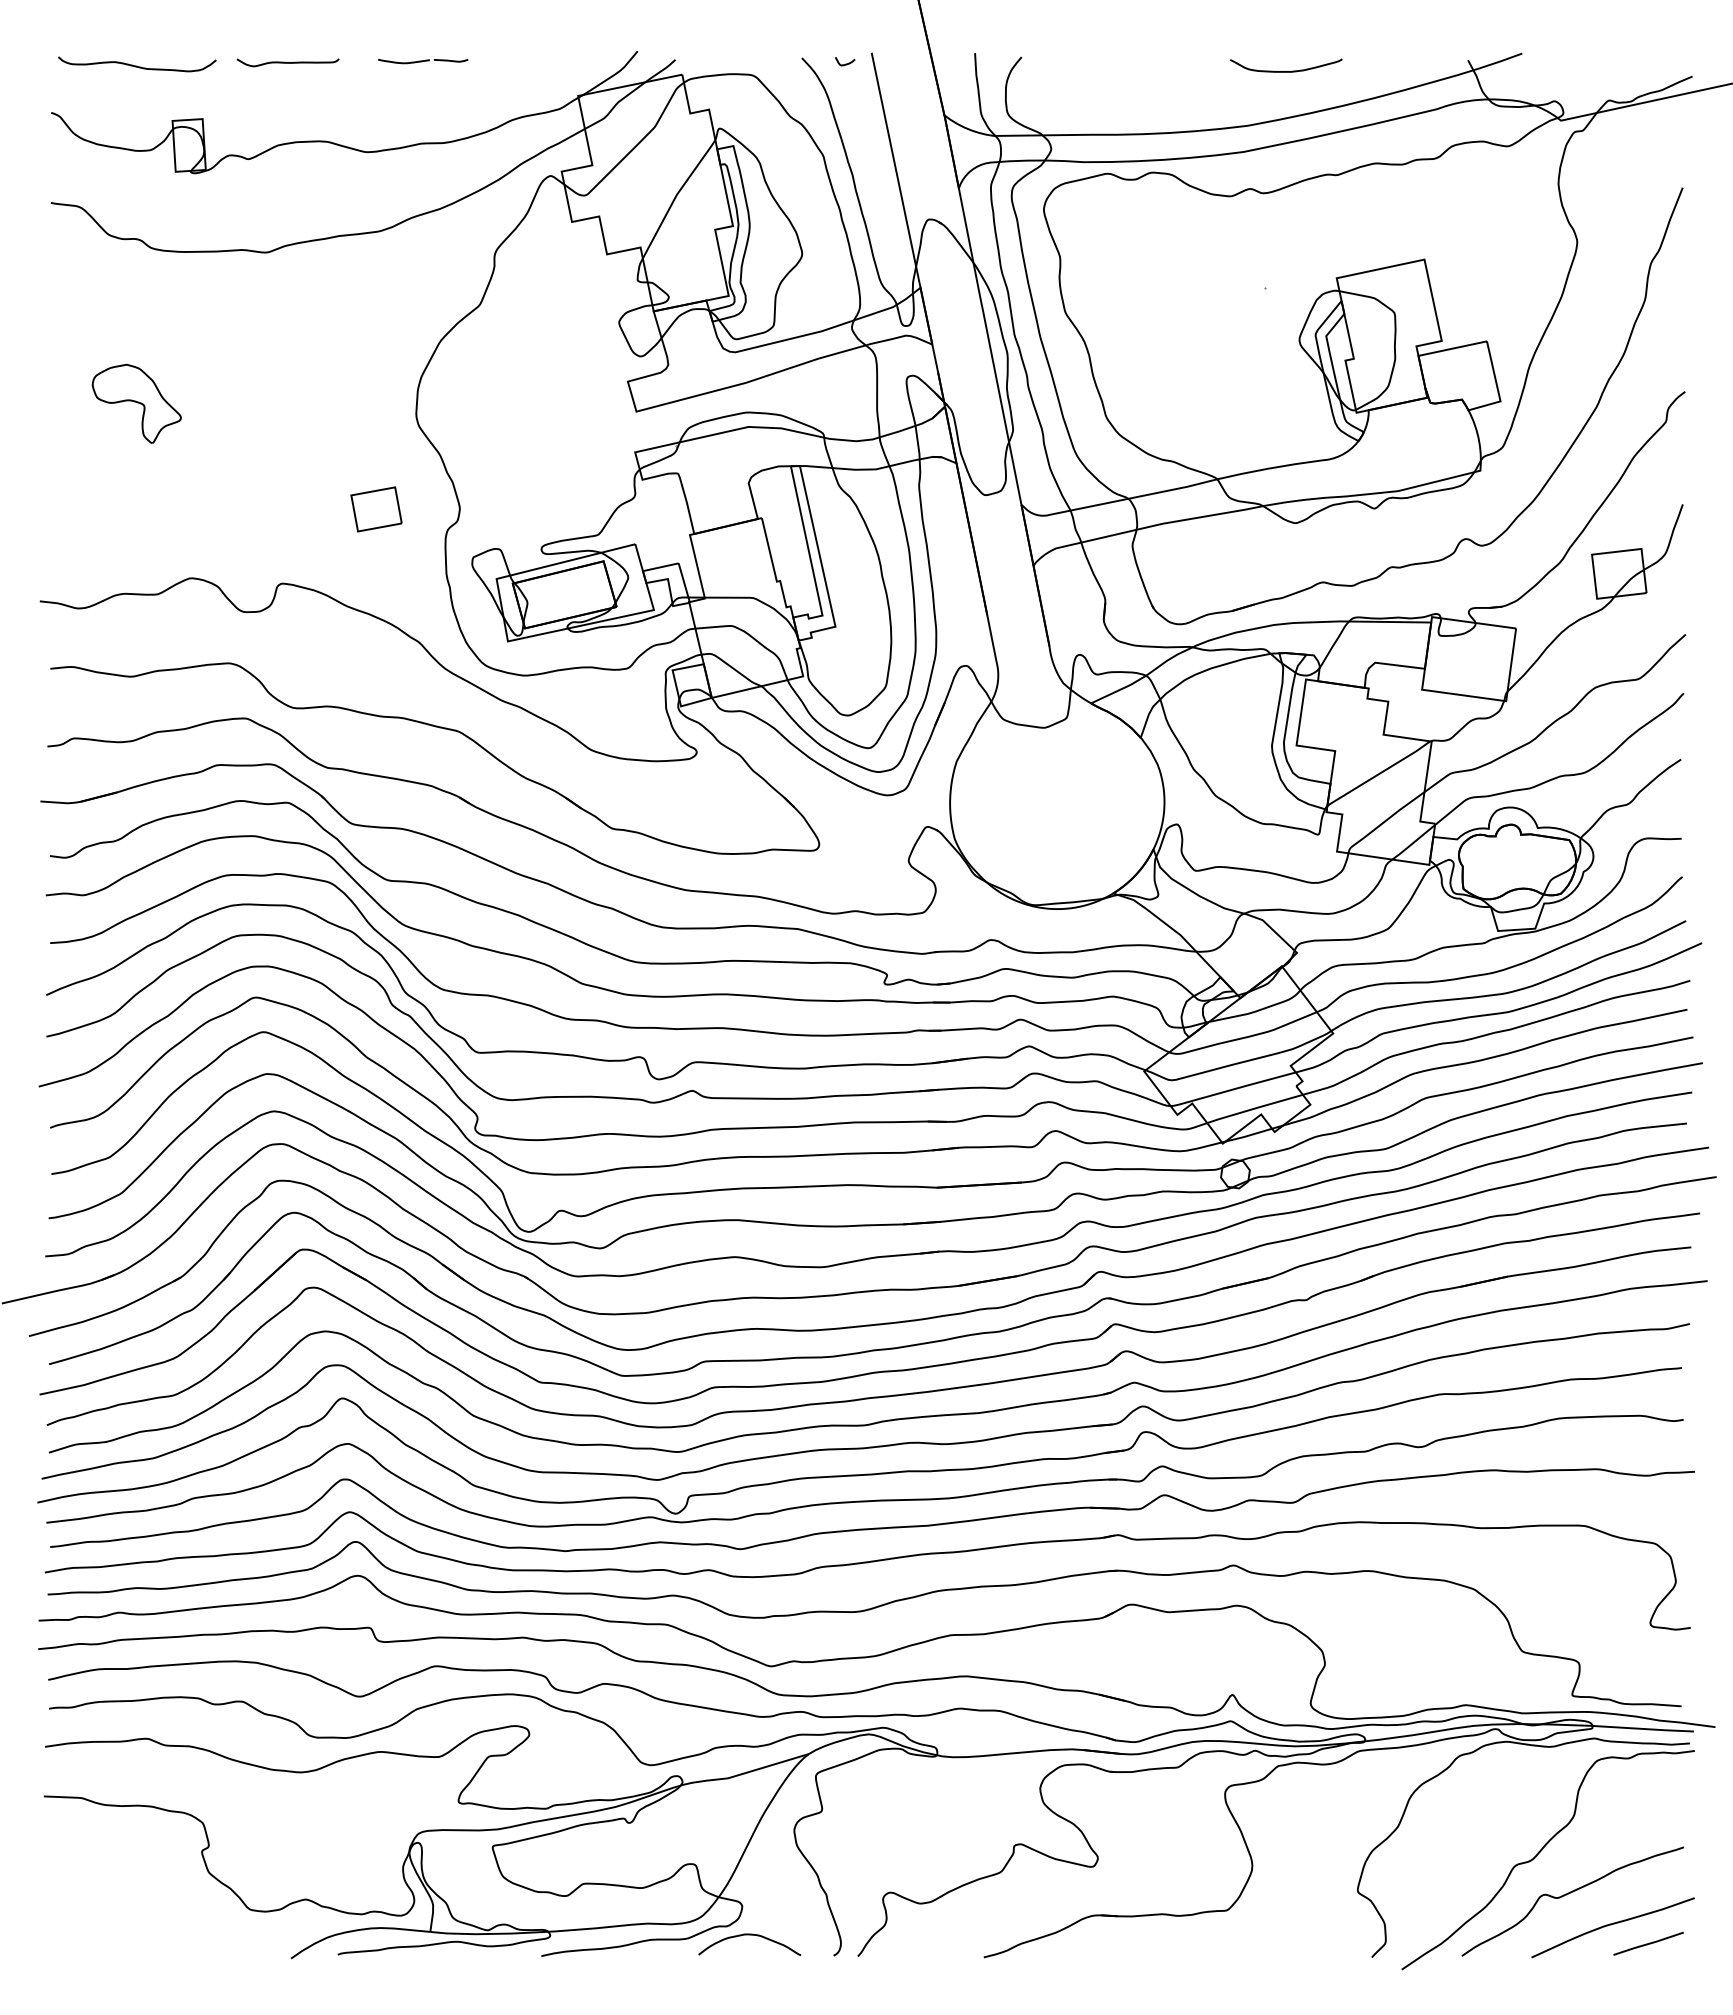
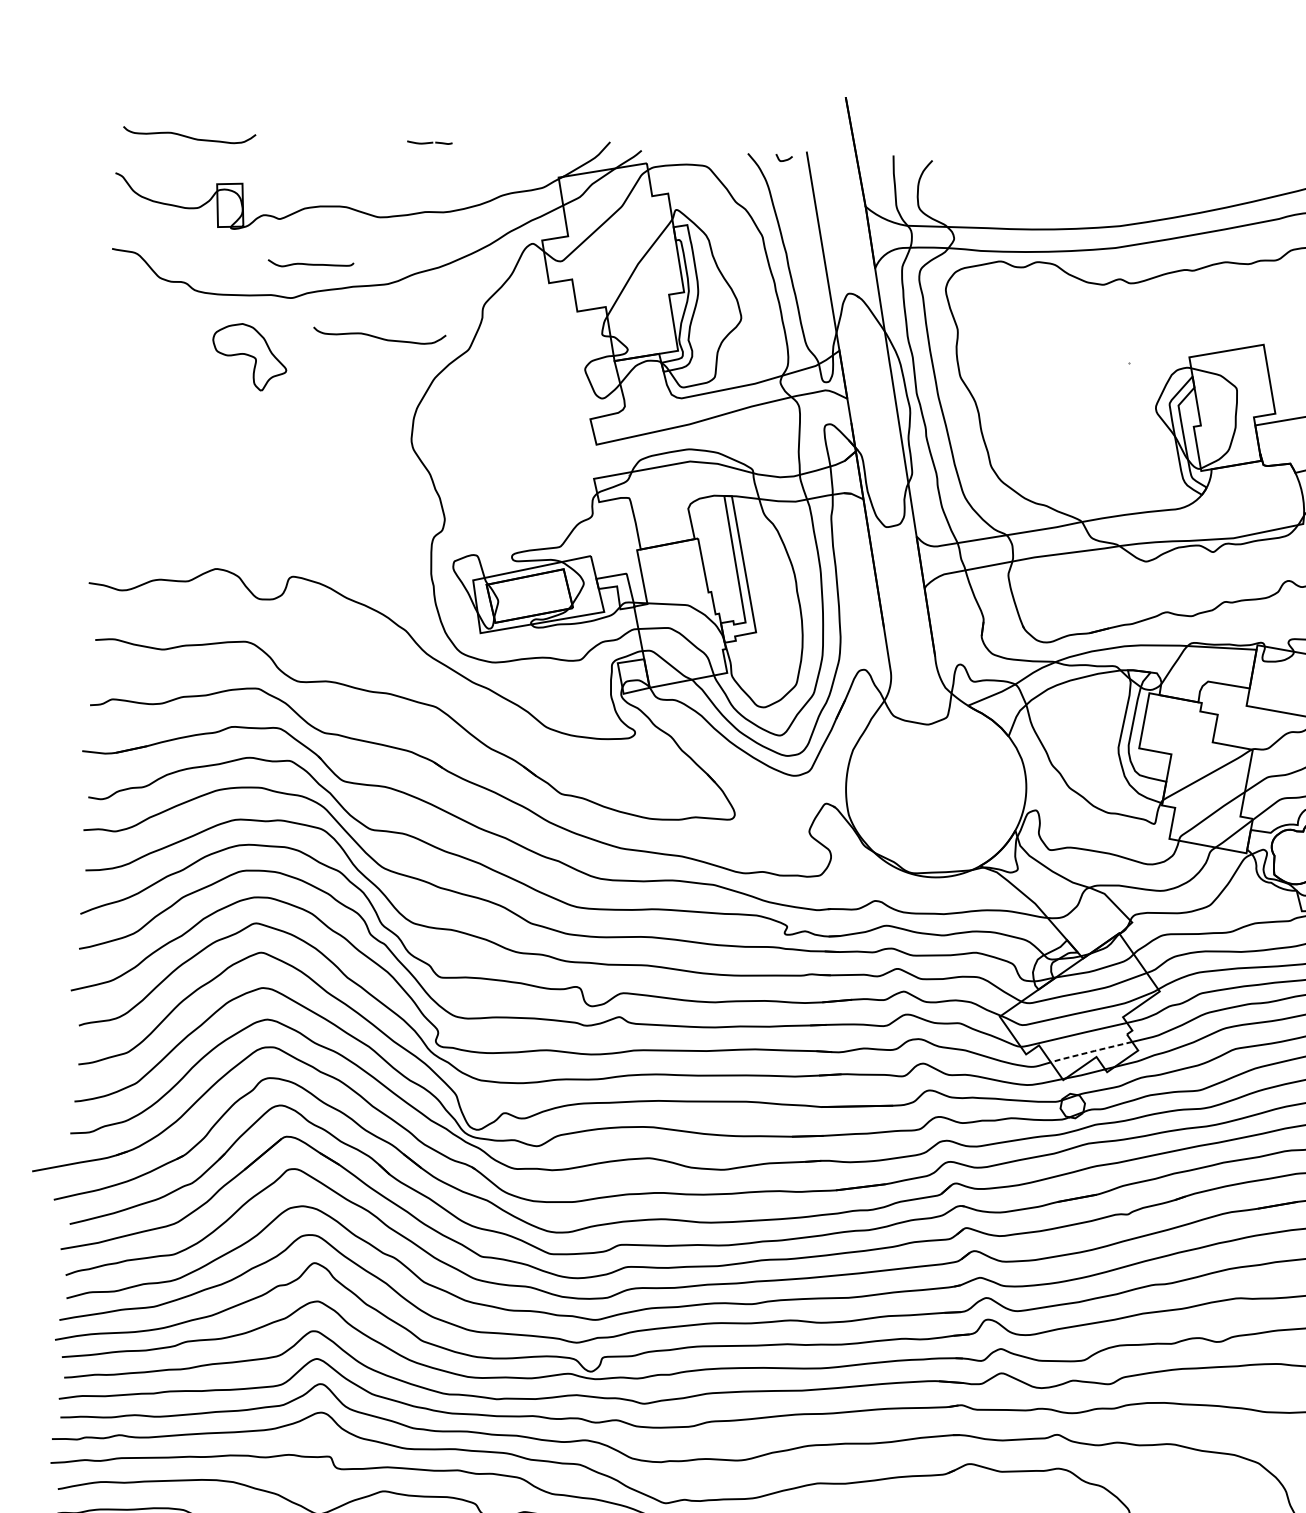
part: (423, 61) -> (430, 143), size x0.6
curve: (287, 62) -> (310, 264), moved
curve: (1286, 71) -> (1154, 181), removed
curve: (372, 294) -> (378, 337), added
part: (136, 403) -> (249, 356), moved
part: (376, 509) -> (374, 517), removed
line: (1254, 1108) -> (1091, 1051), solid -> dashed

